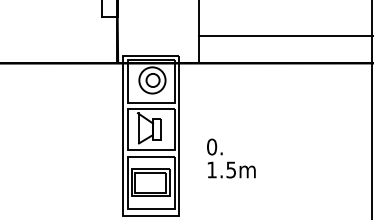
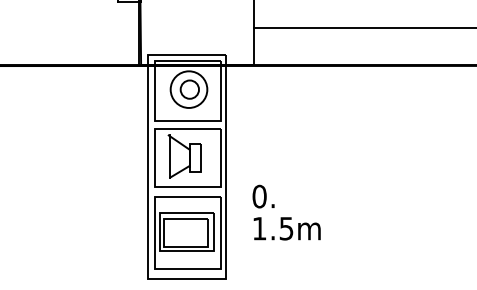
text: (231, 158) -> (286, 212), moved

